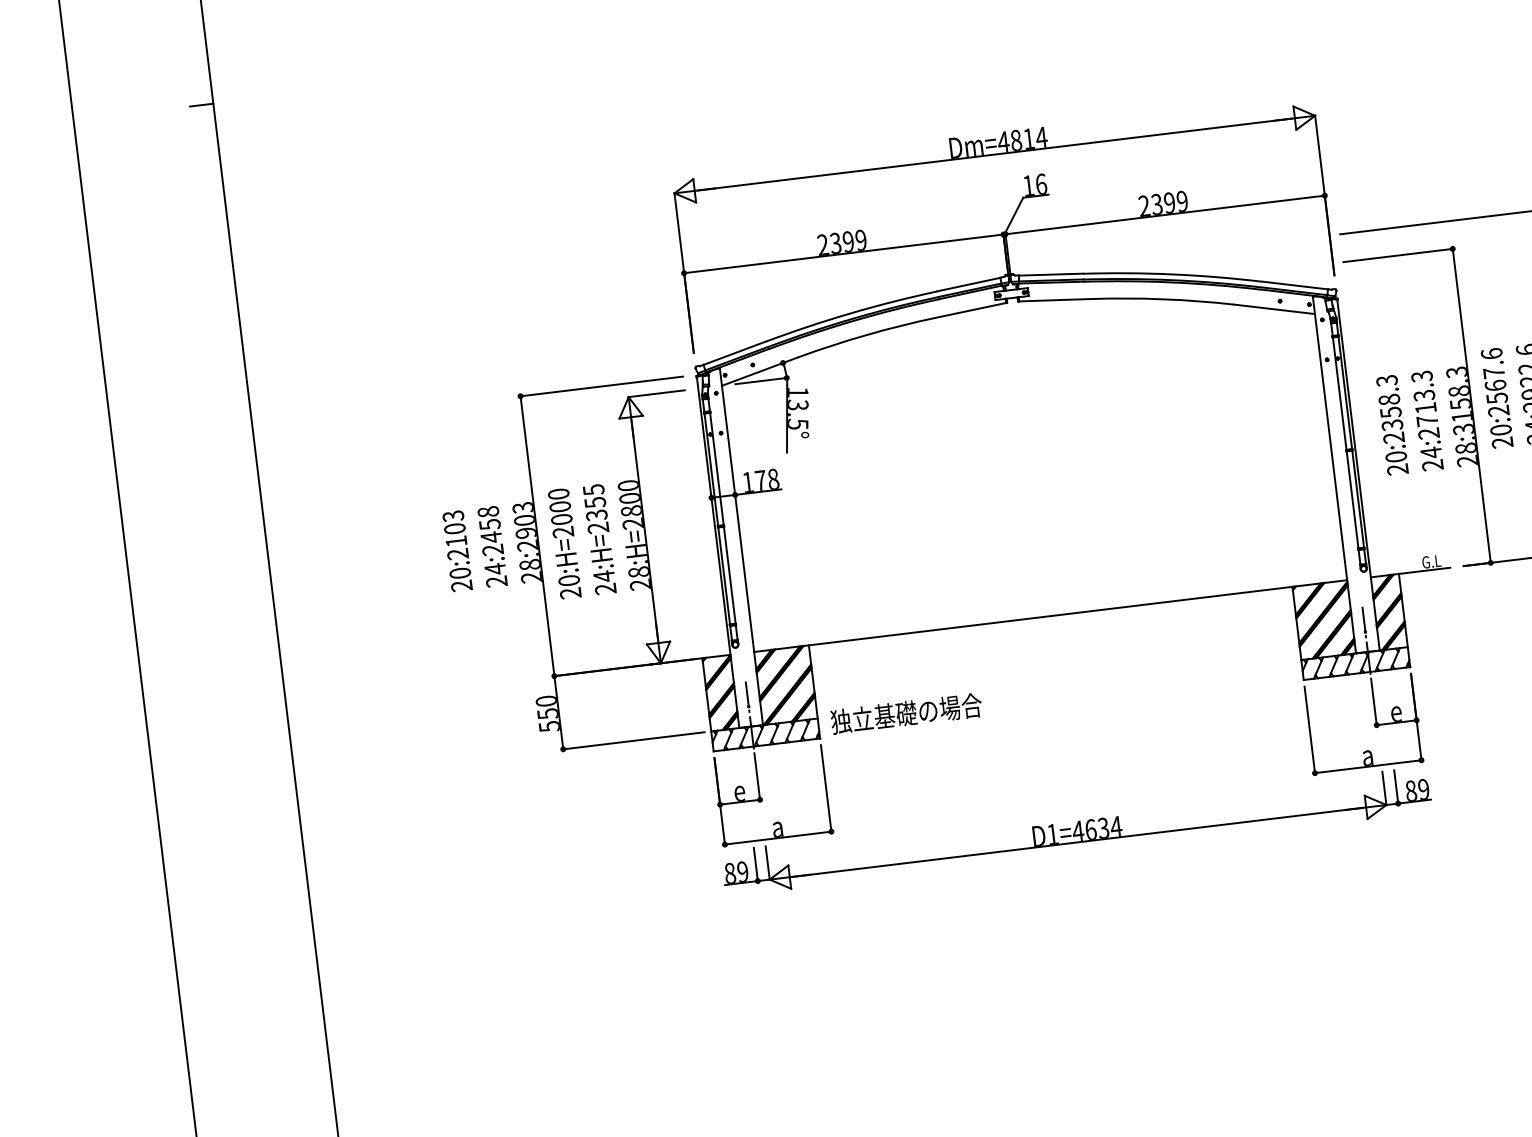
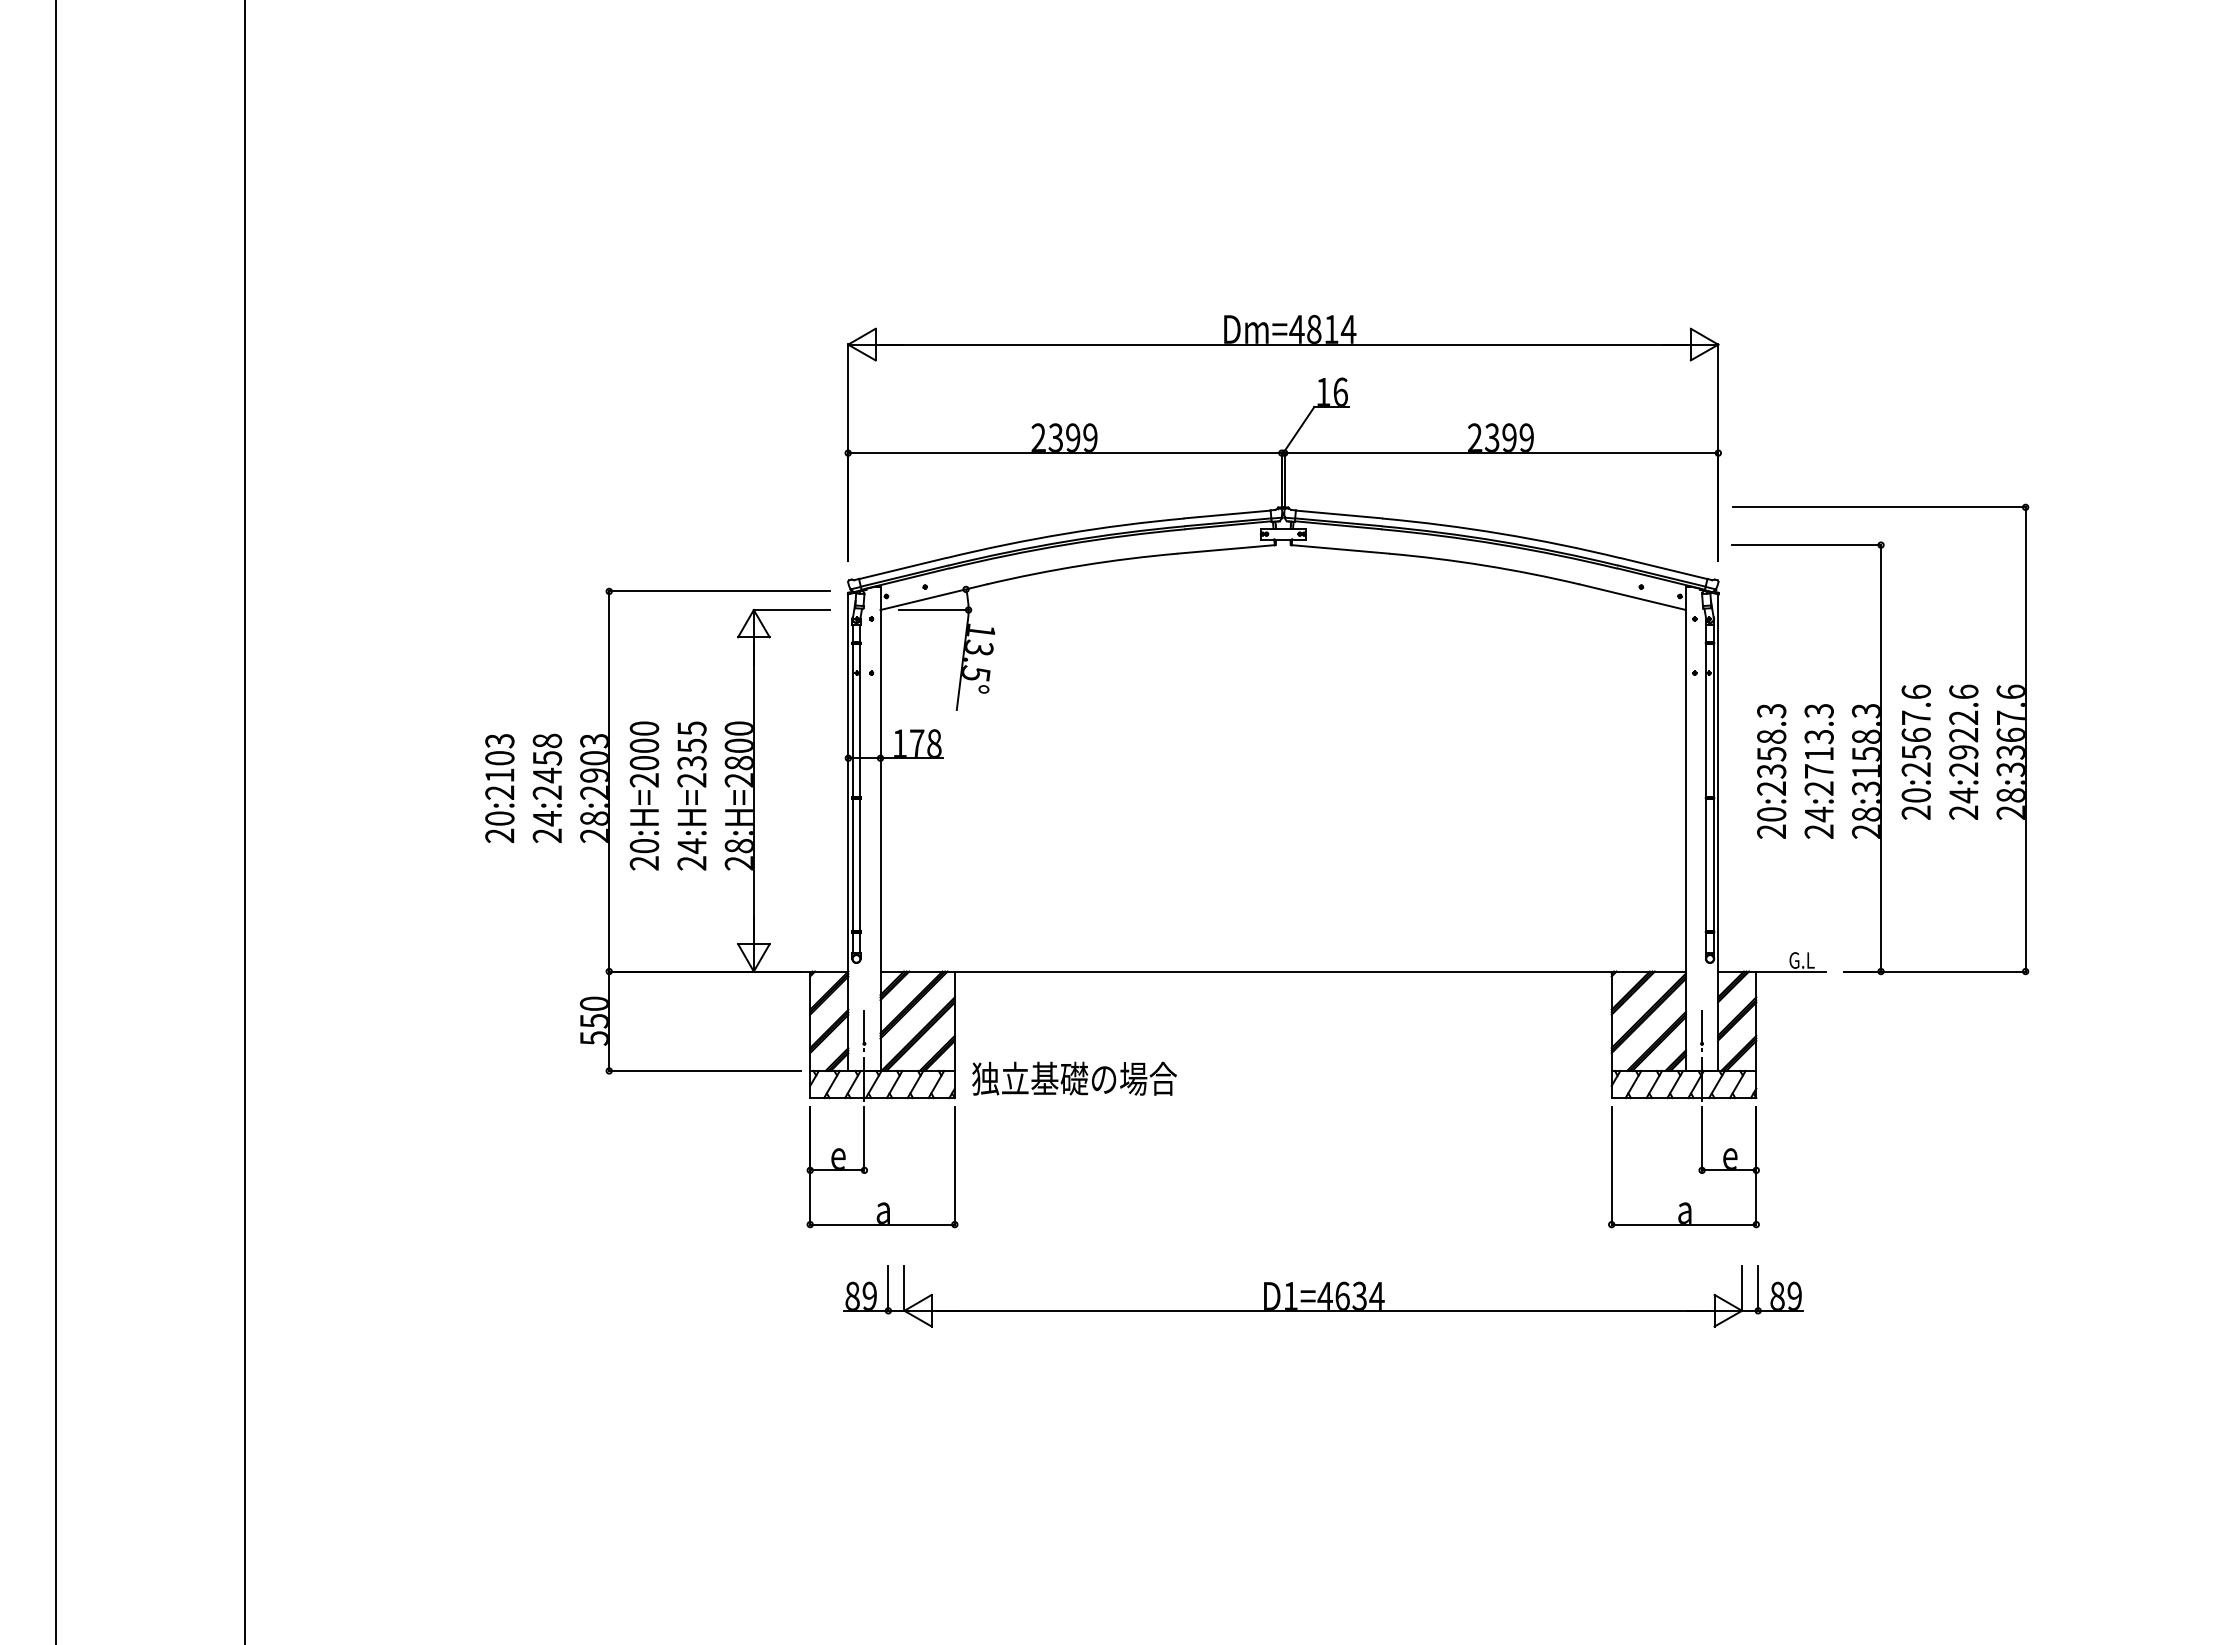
line: (201, 105) -> (229, 150), removed
part: (1076, 831) -> (1323, 1296), moved

